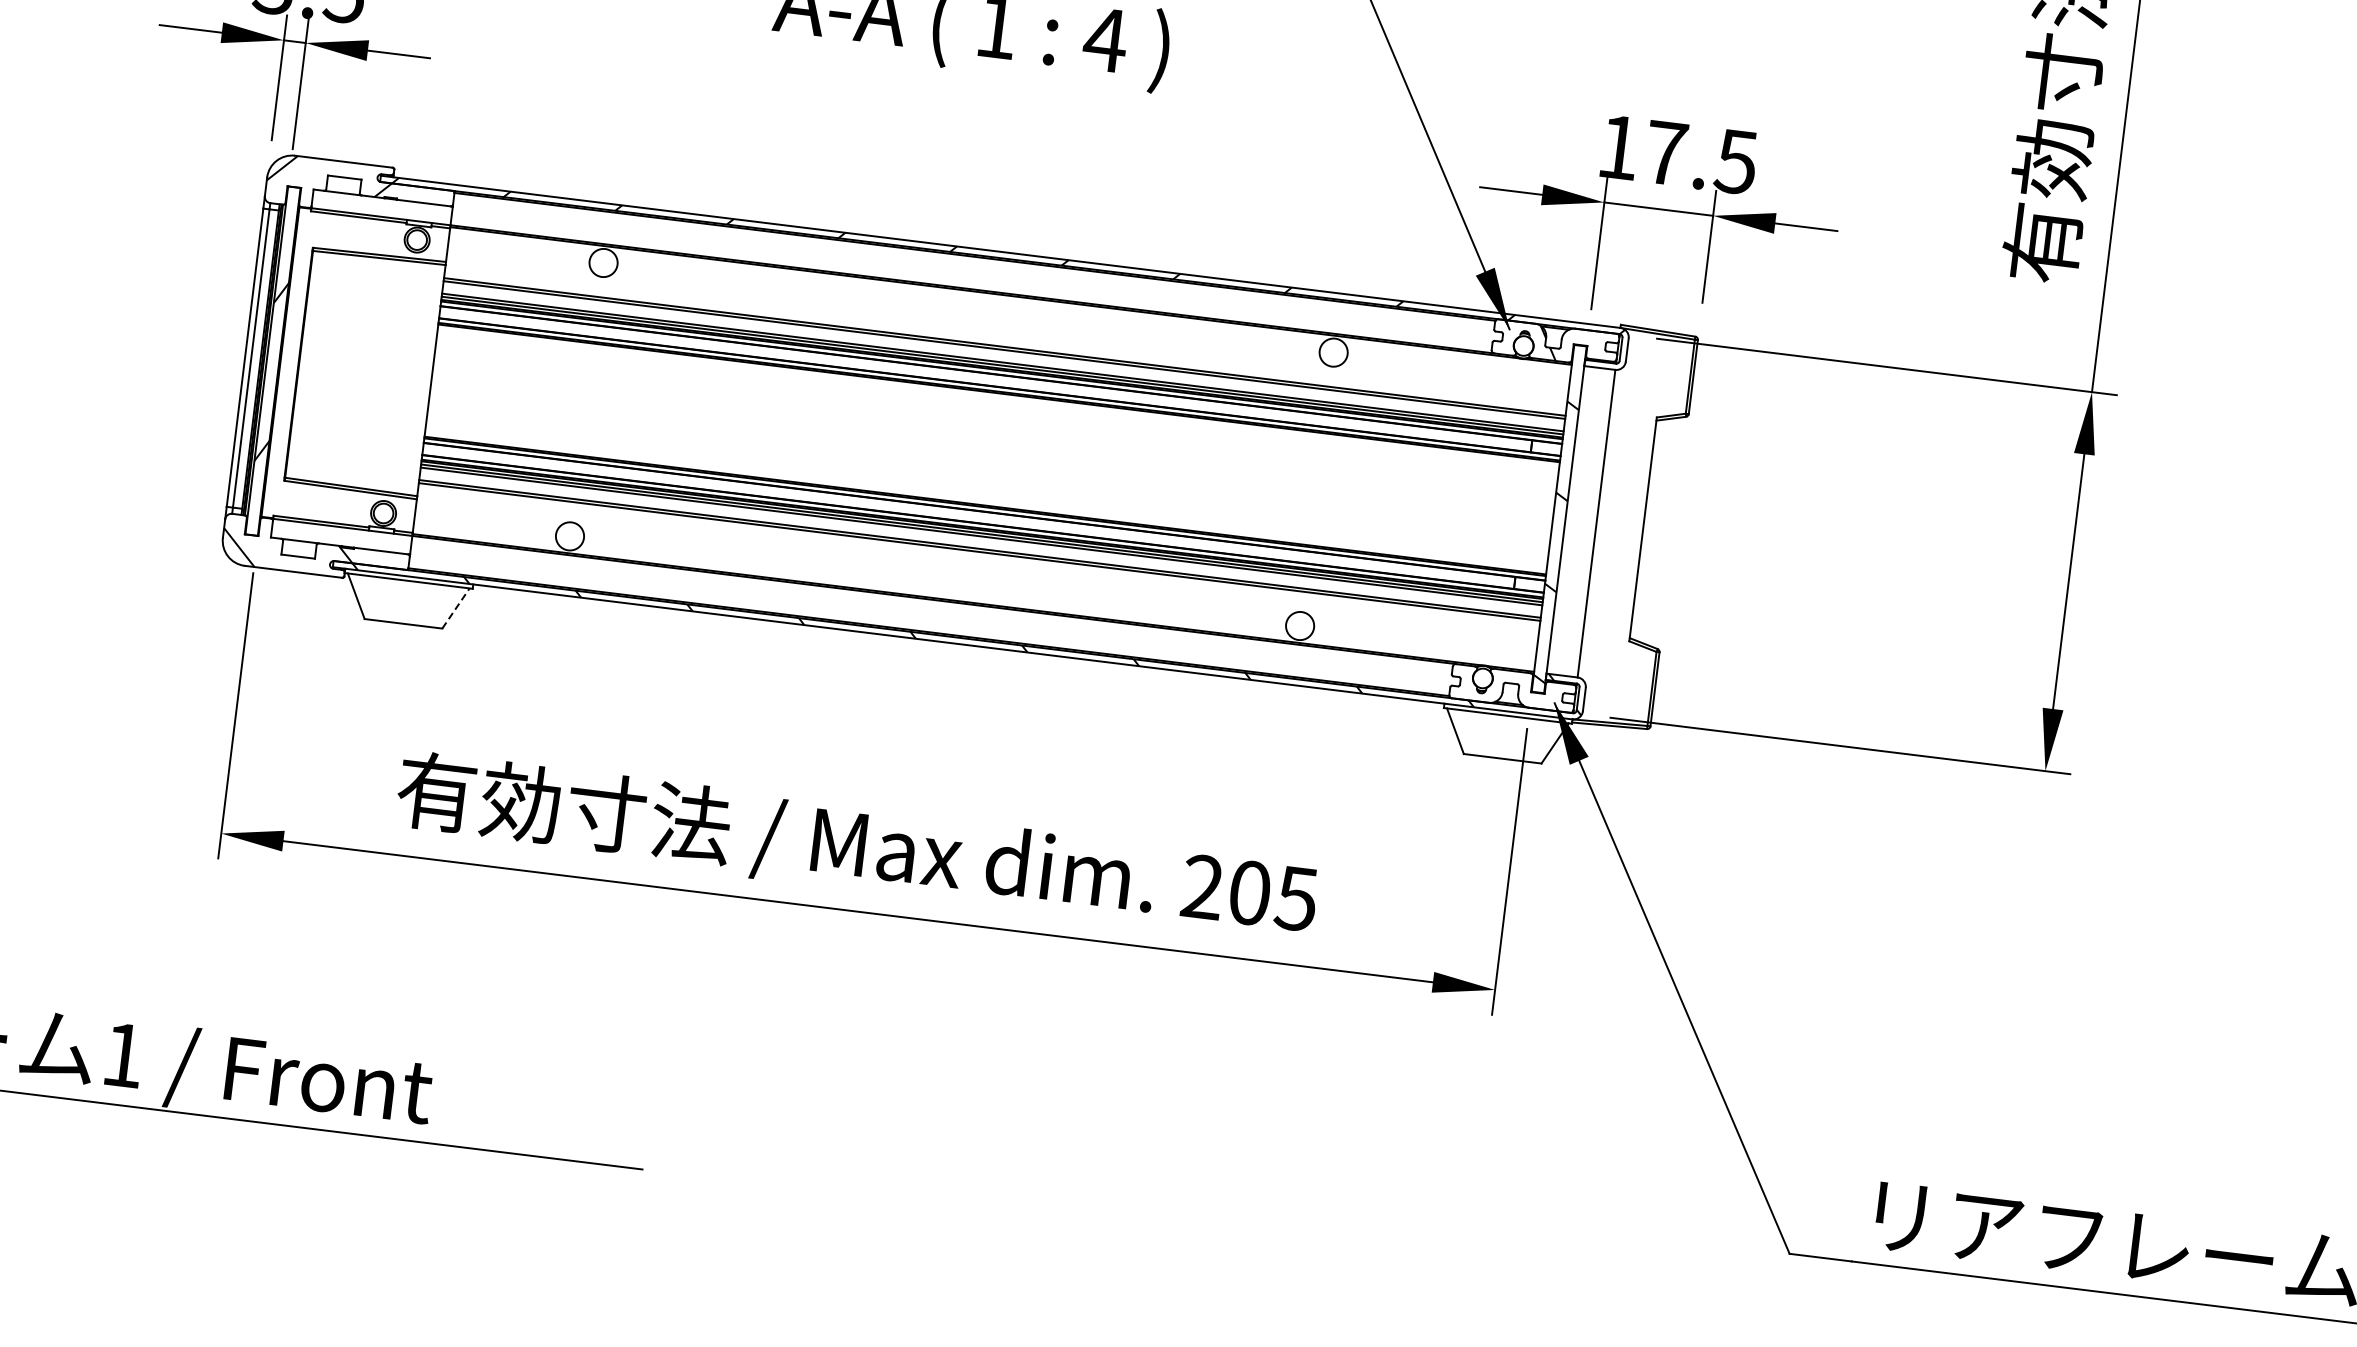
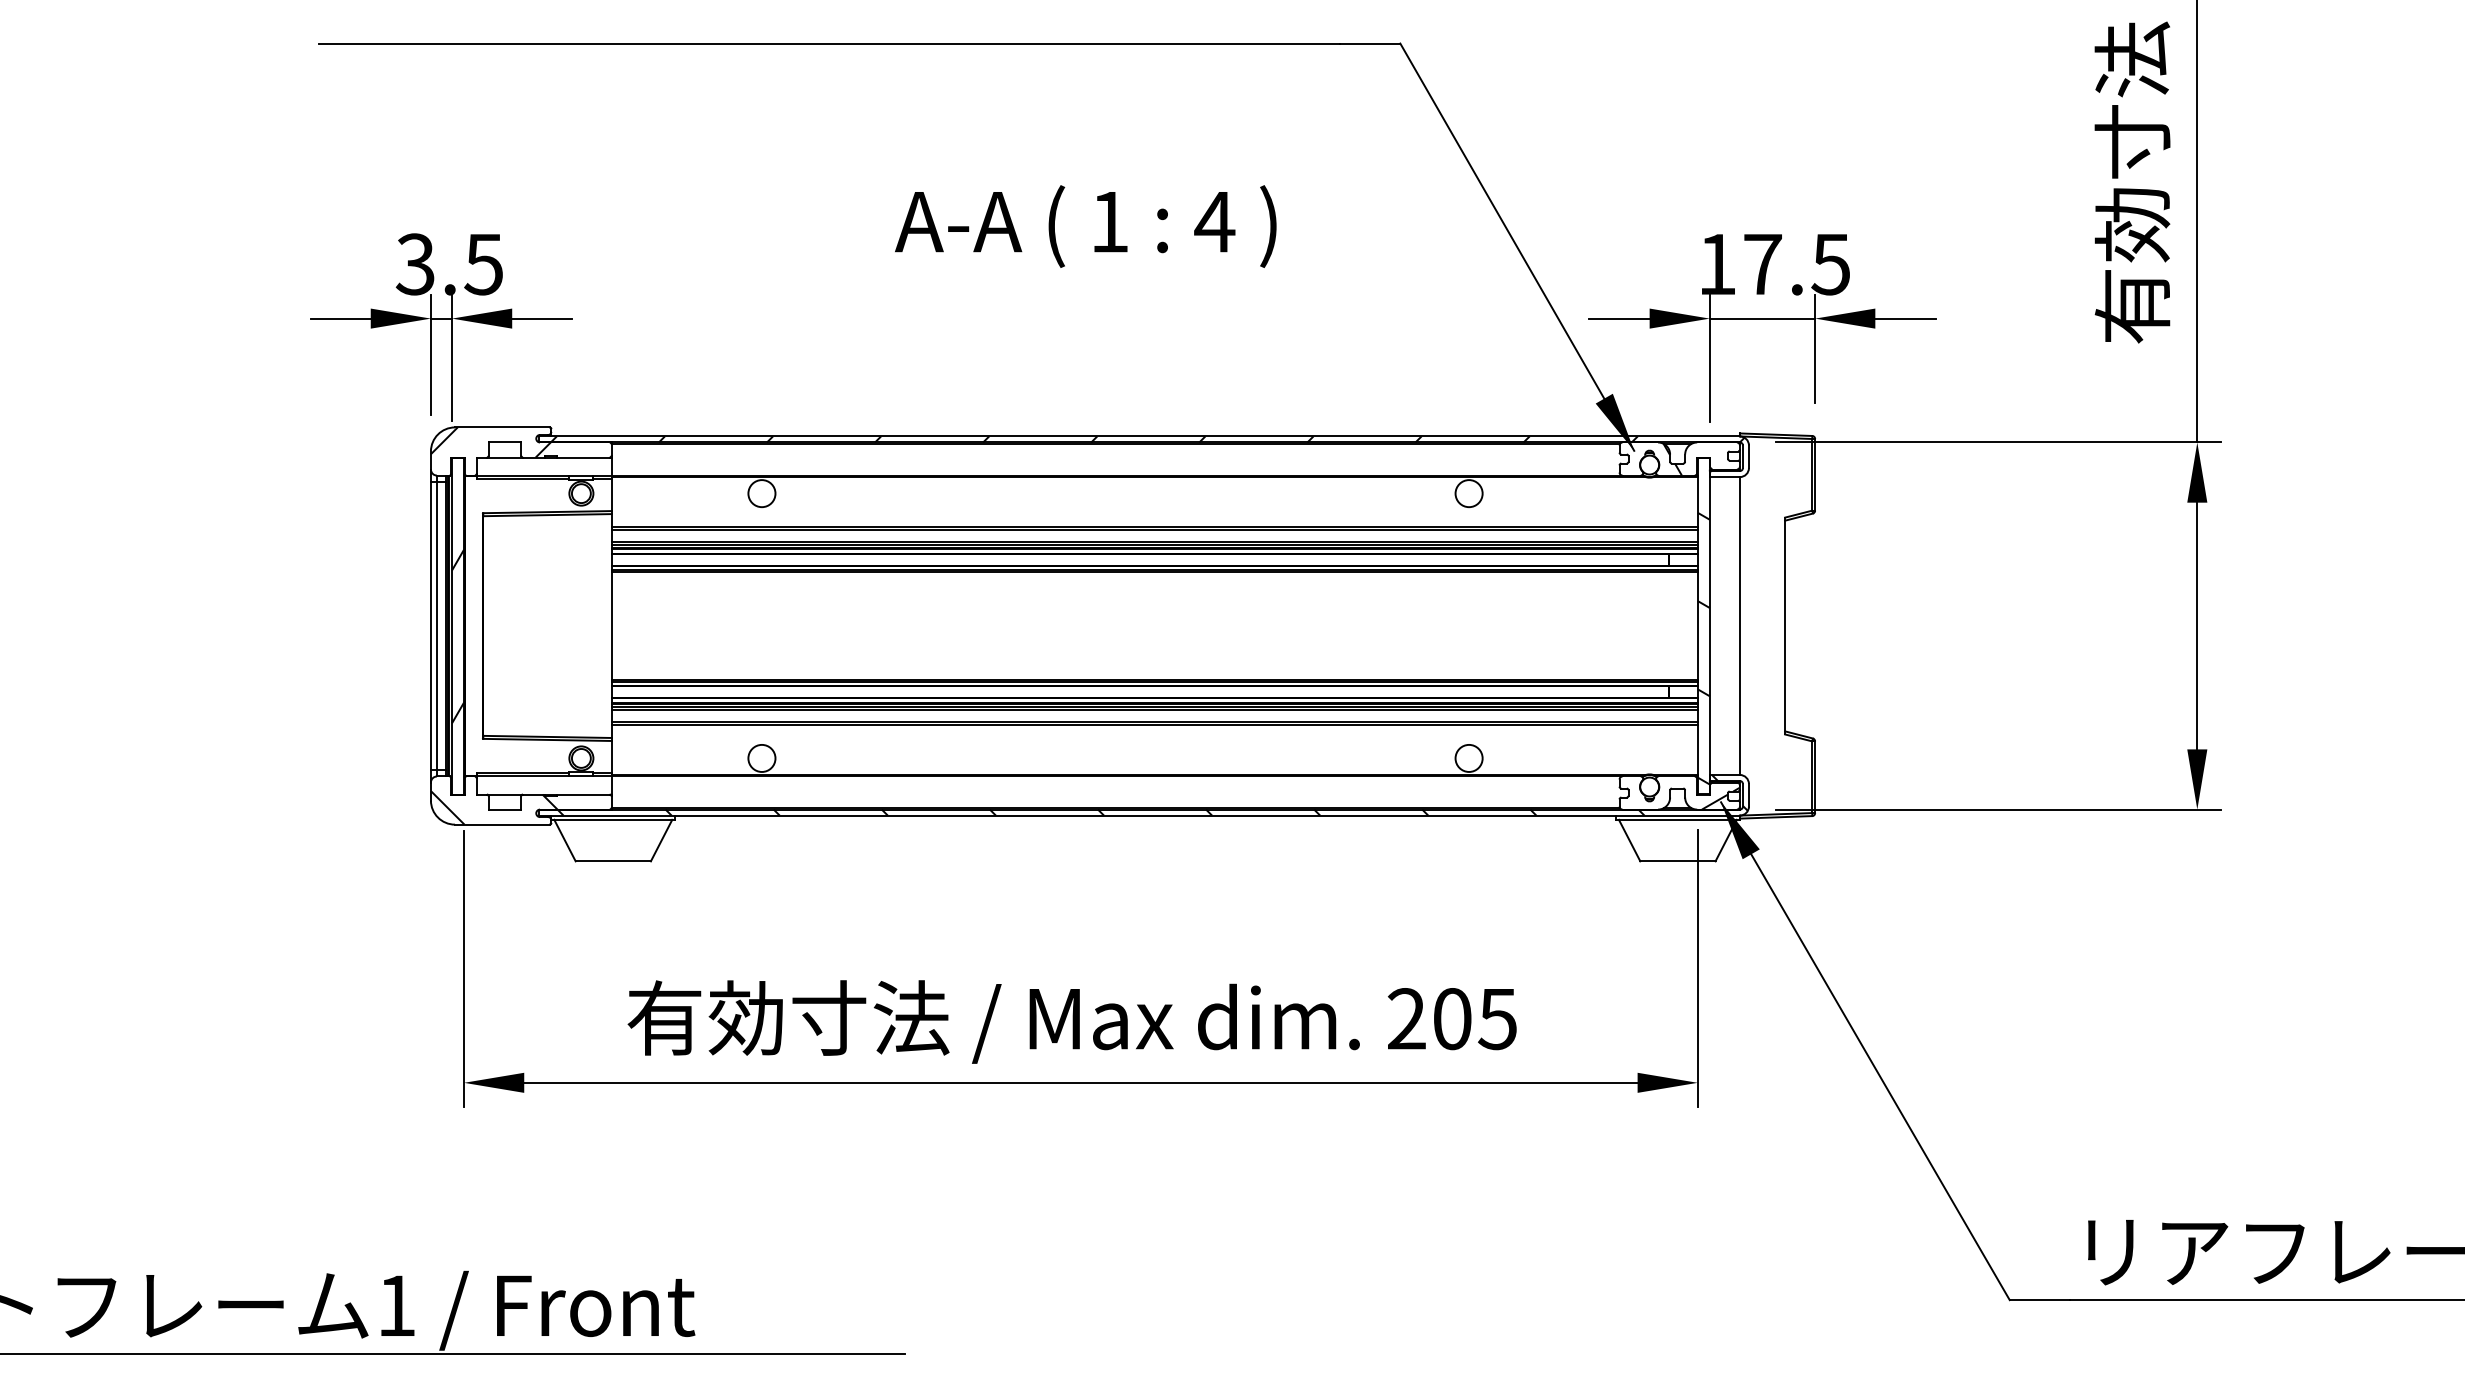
line: (455, 608) -> (661, 840), dashed -> solid
hatch: (1554, 699) -> (1720, 798), added

